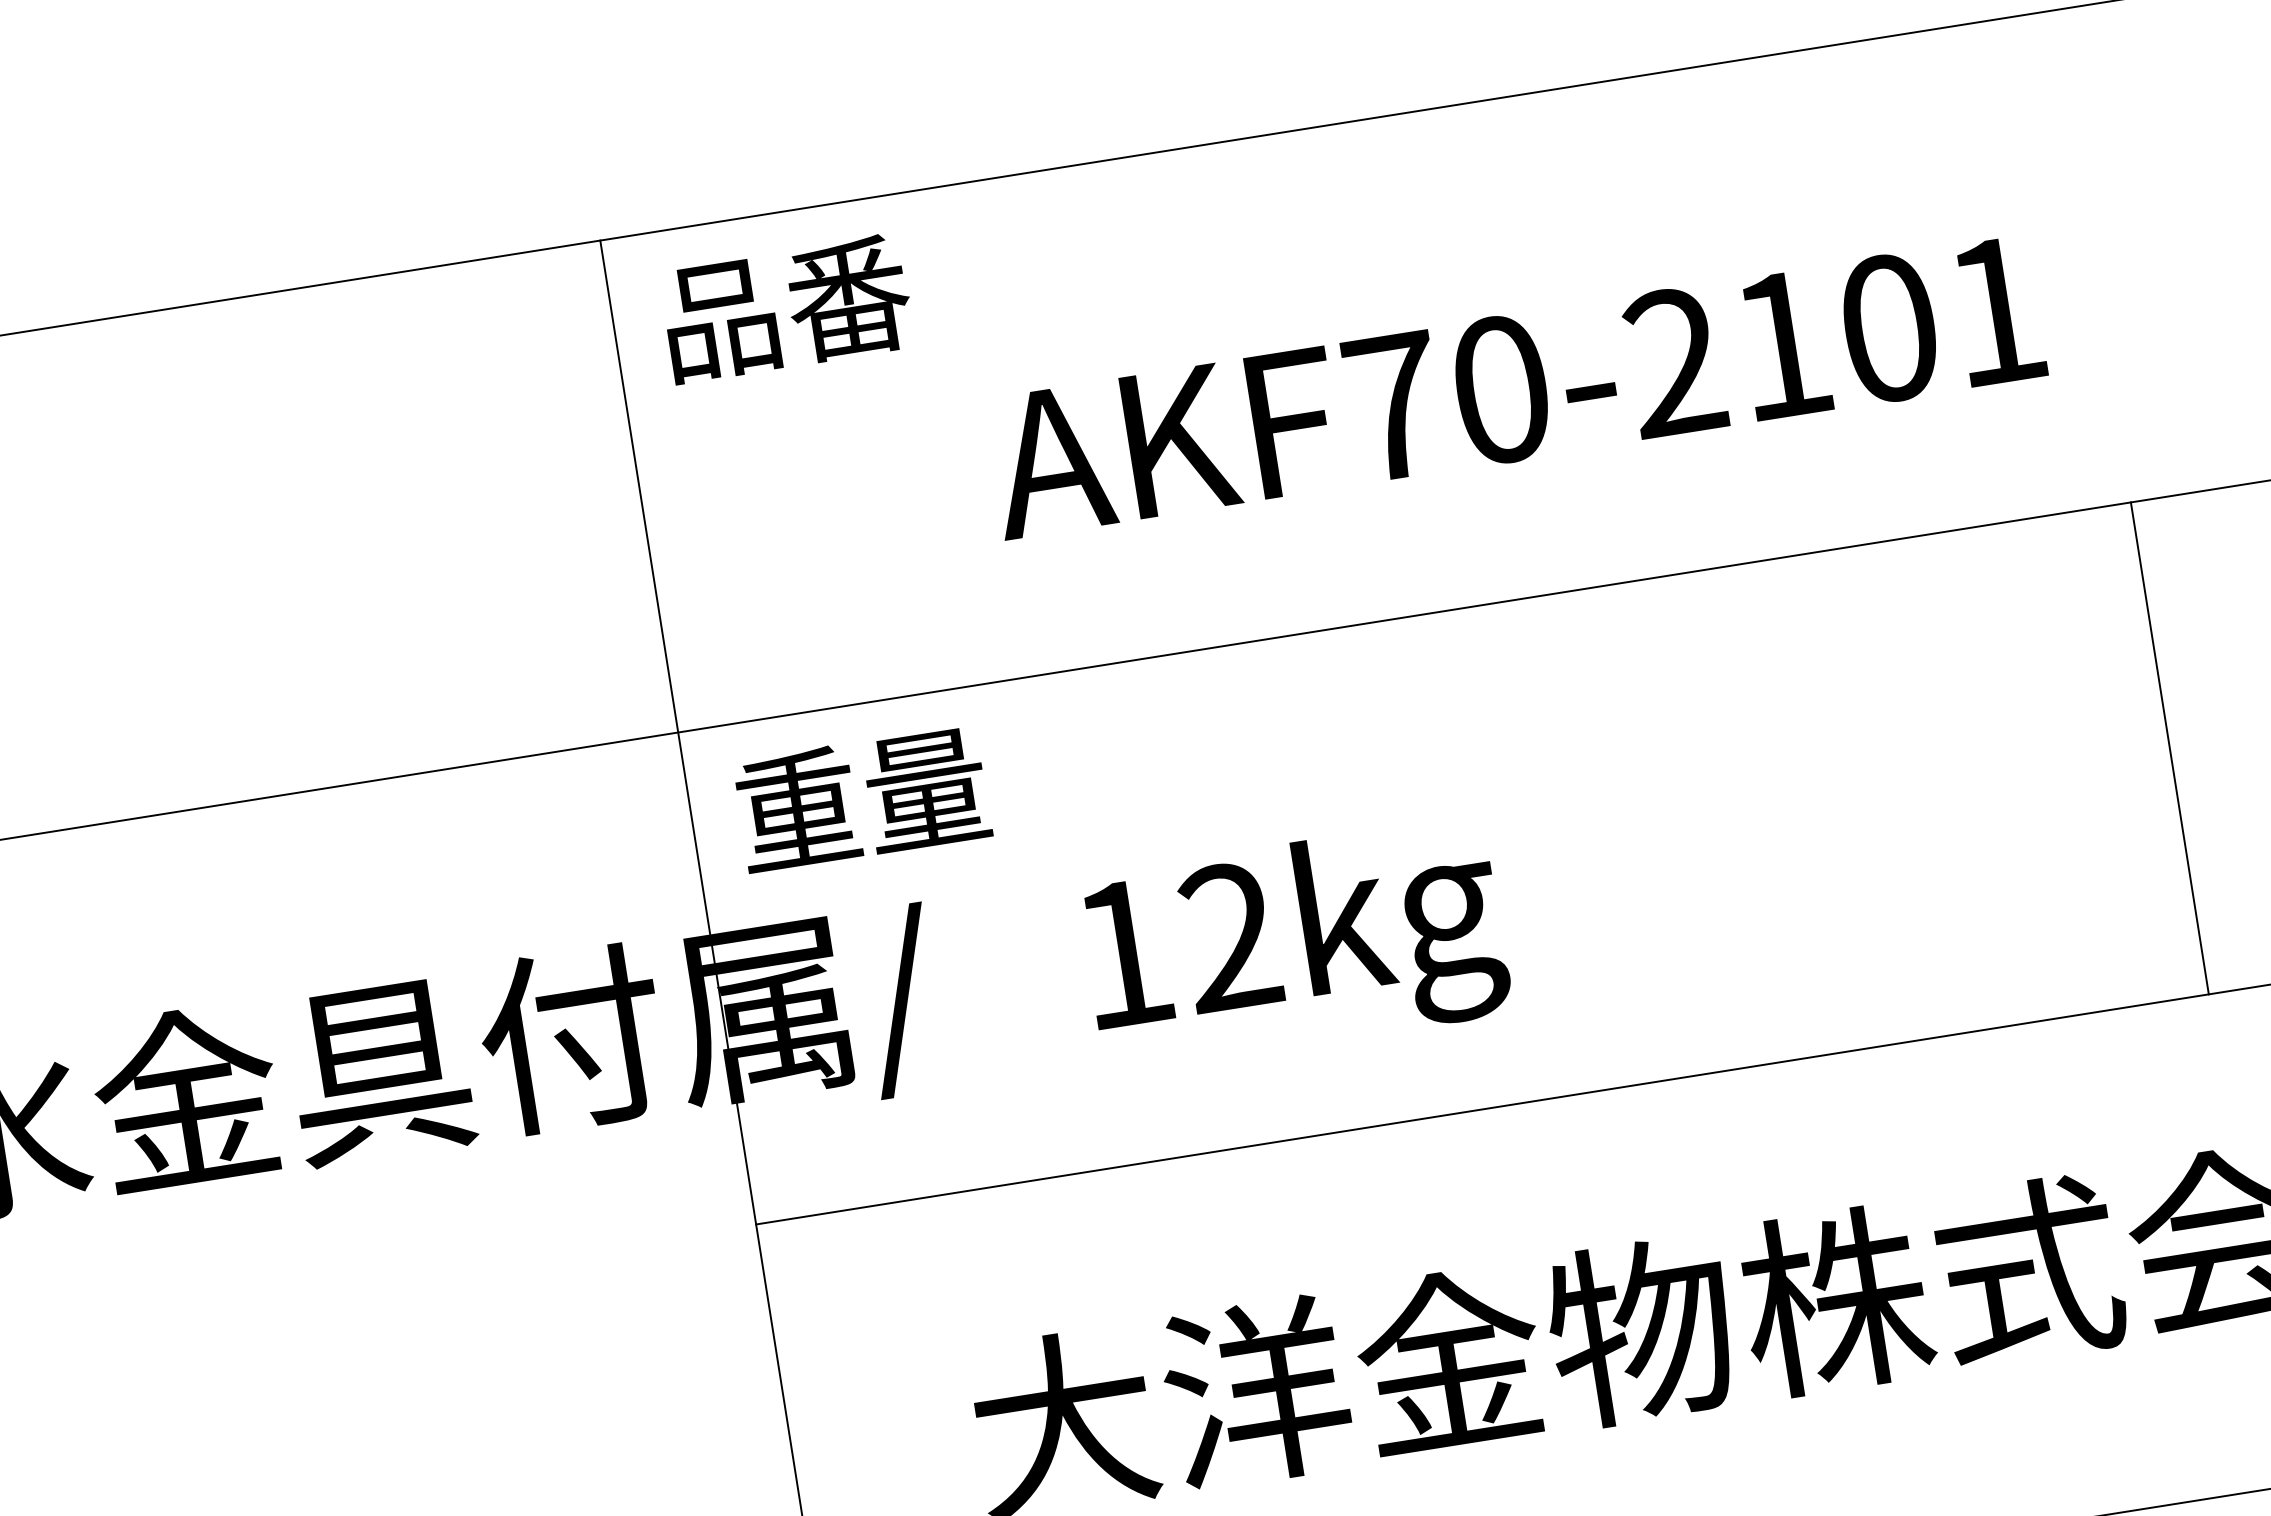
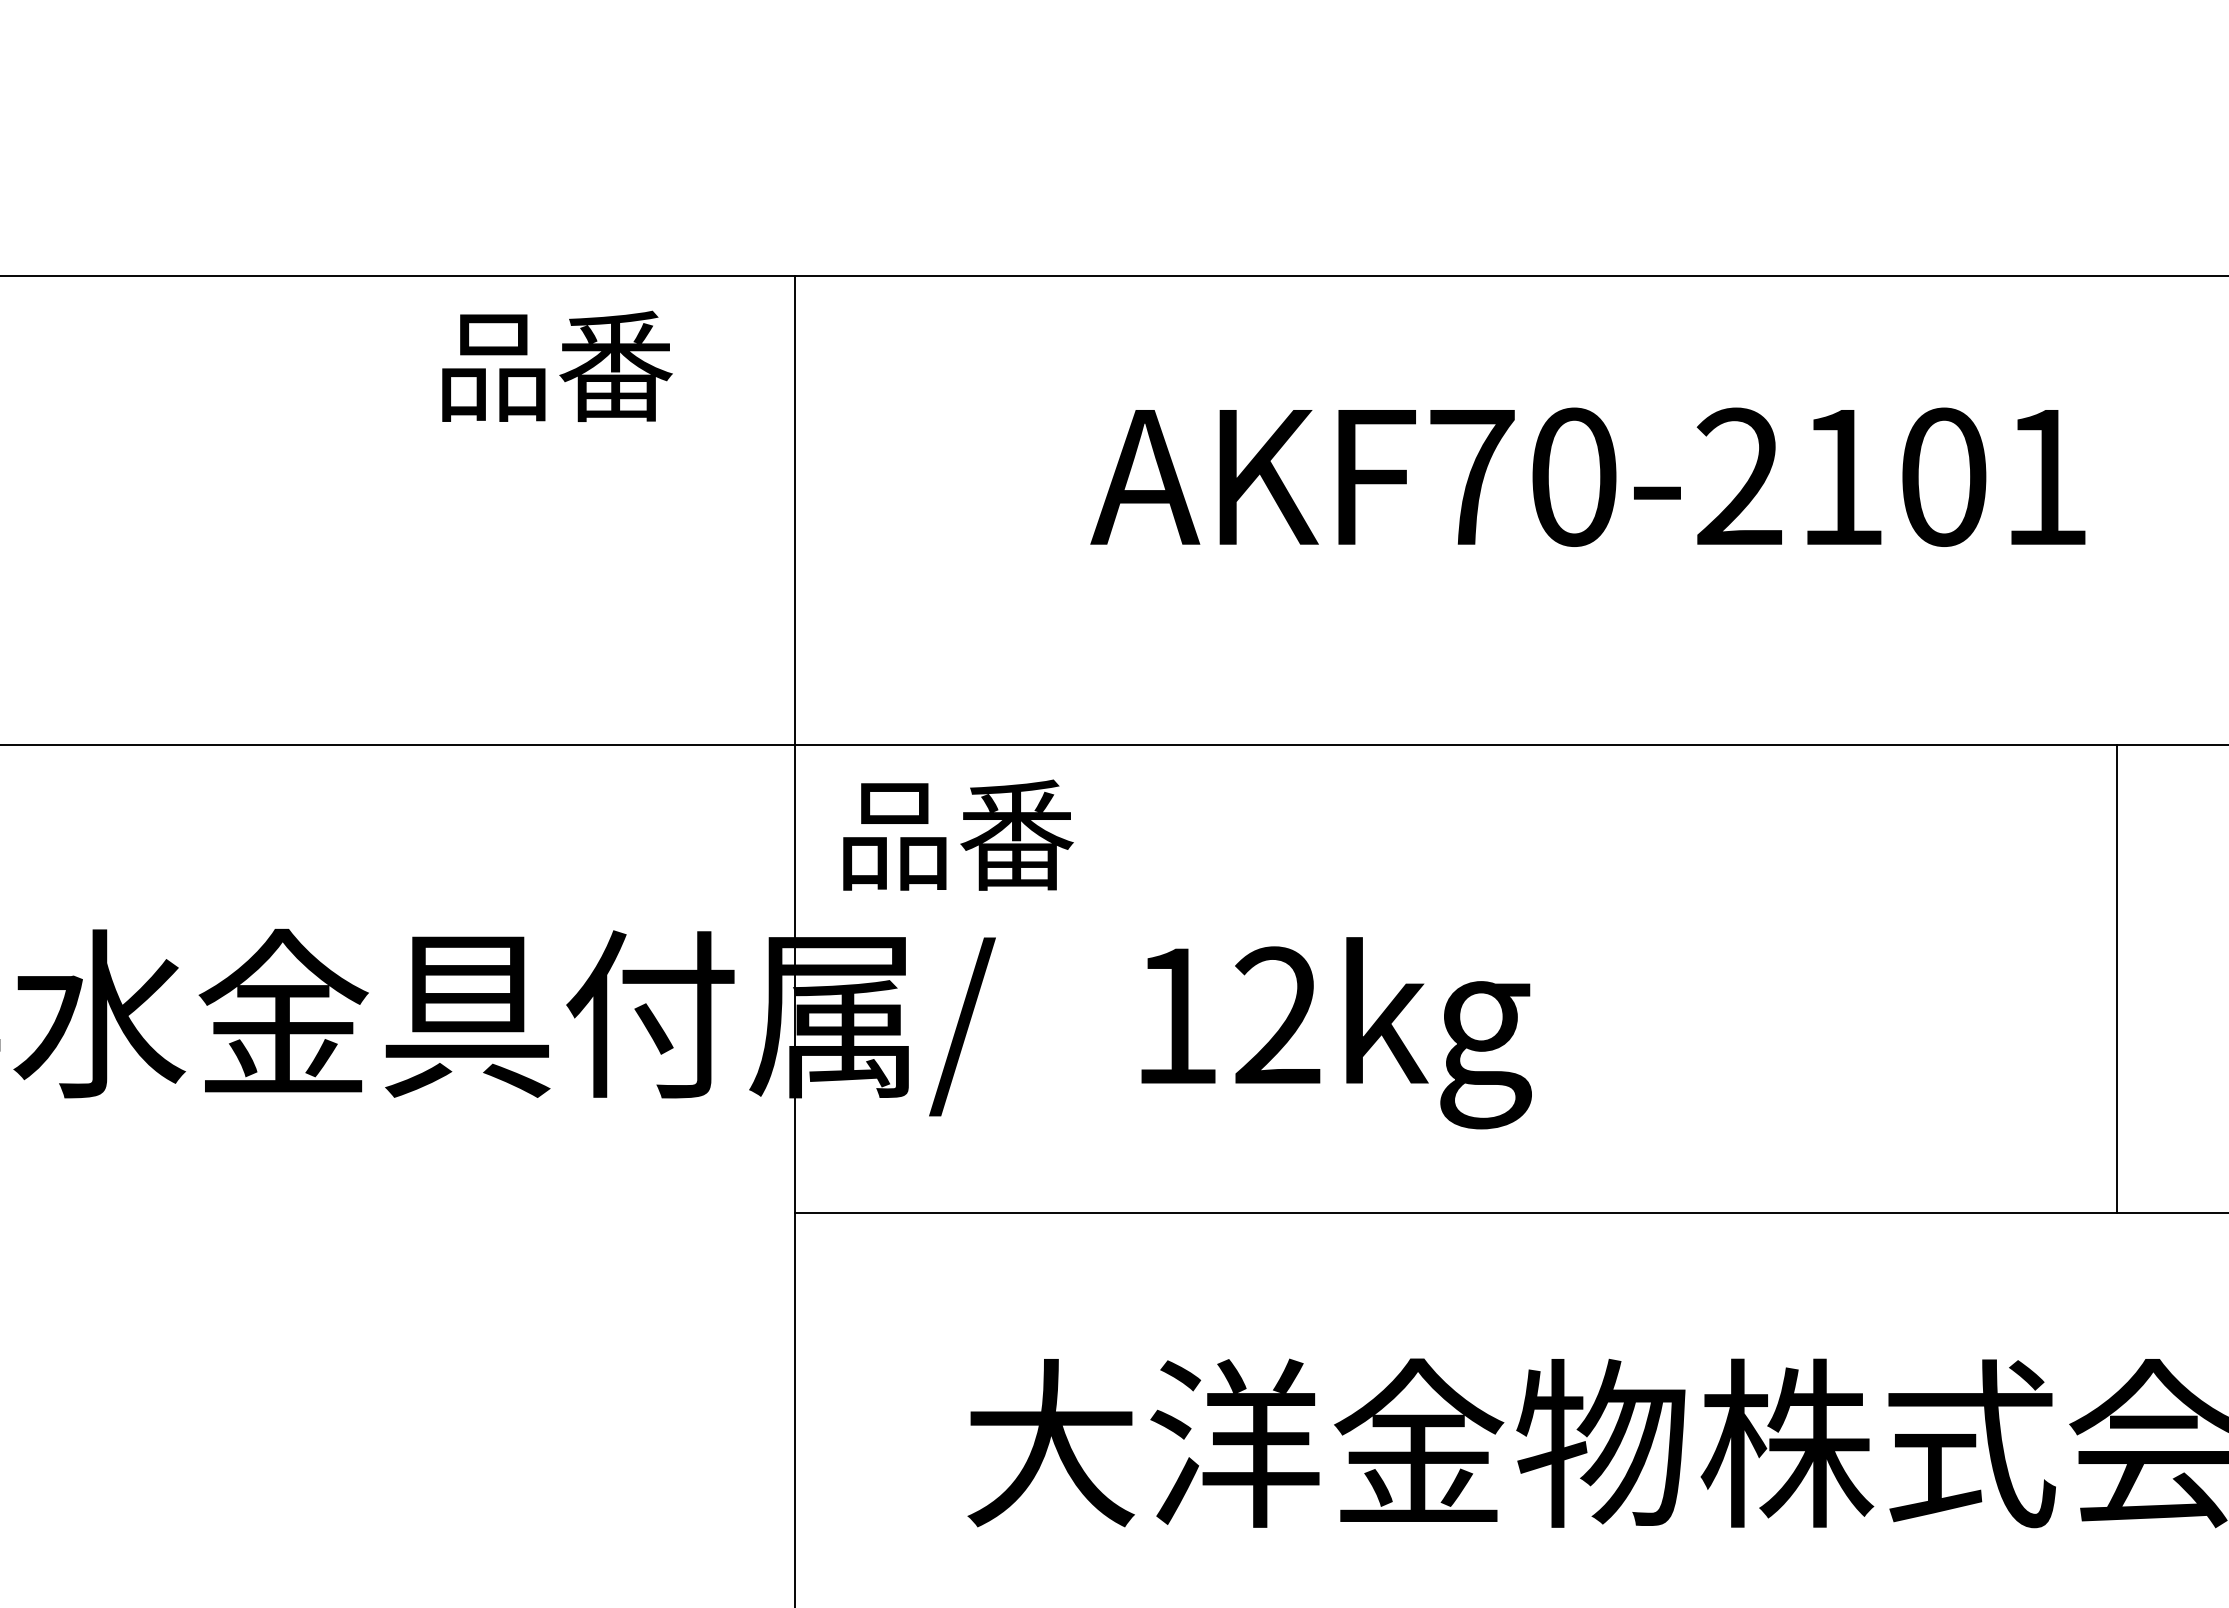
text: (787, 307) -> (557, 365), moved
text: (1515, 386) -> (1587, 476), moved
line: (2169, 747) -> (2116, 978), moved
text: (863, 799) -> (956, 834), 重量 -> 品番

